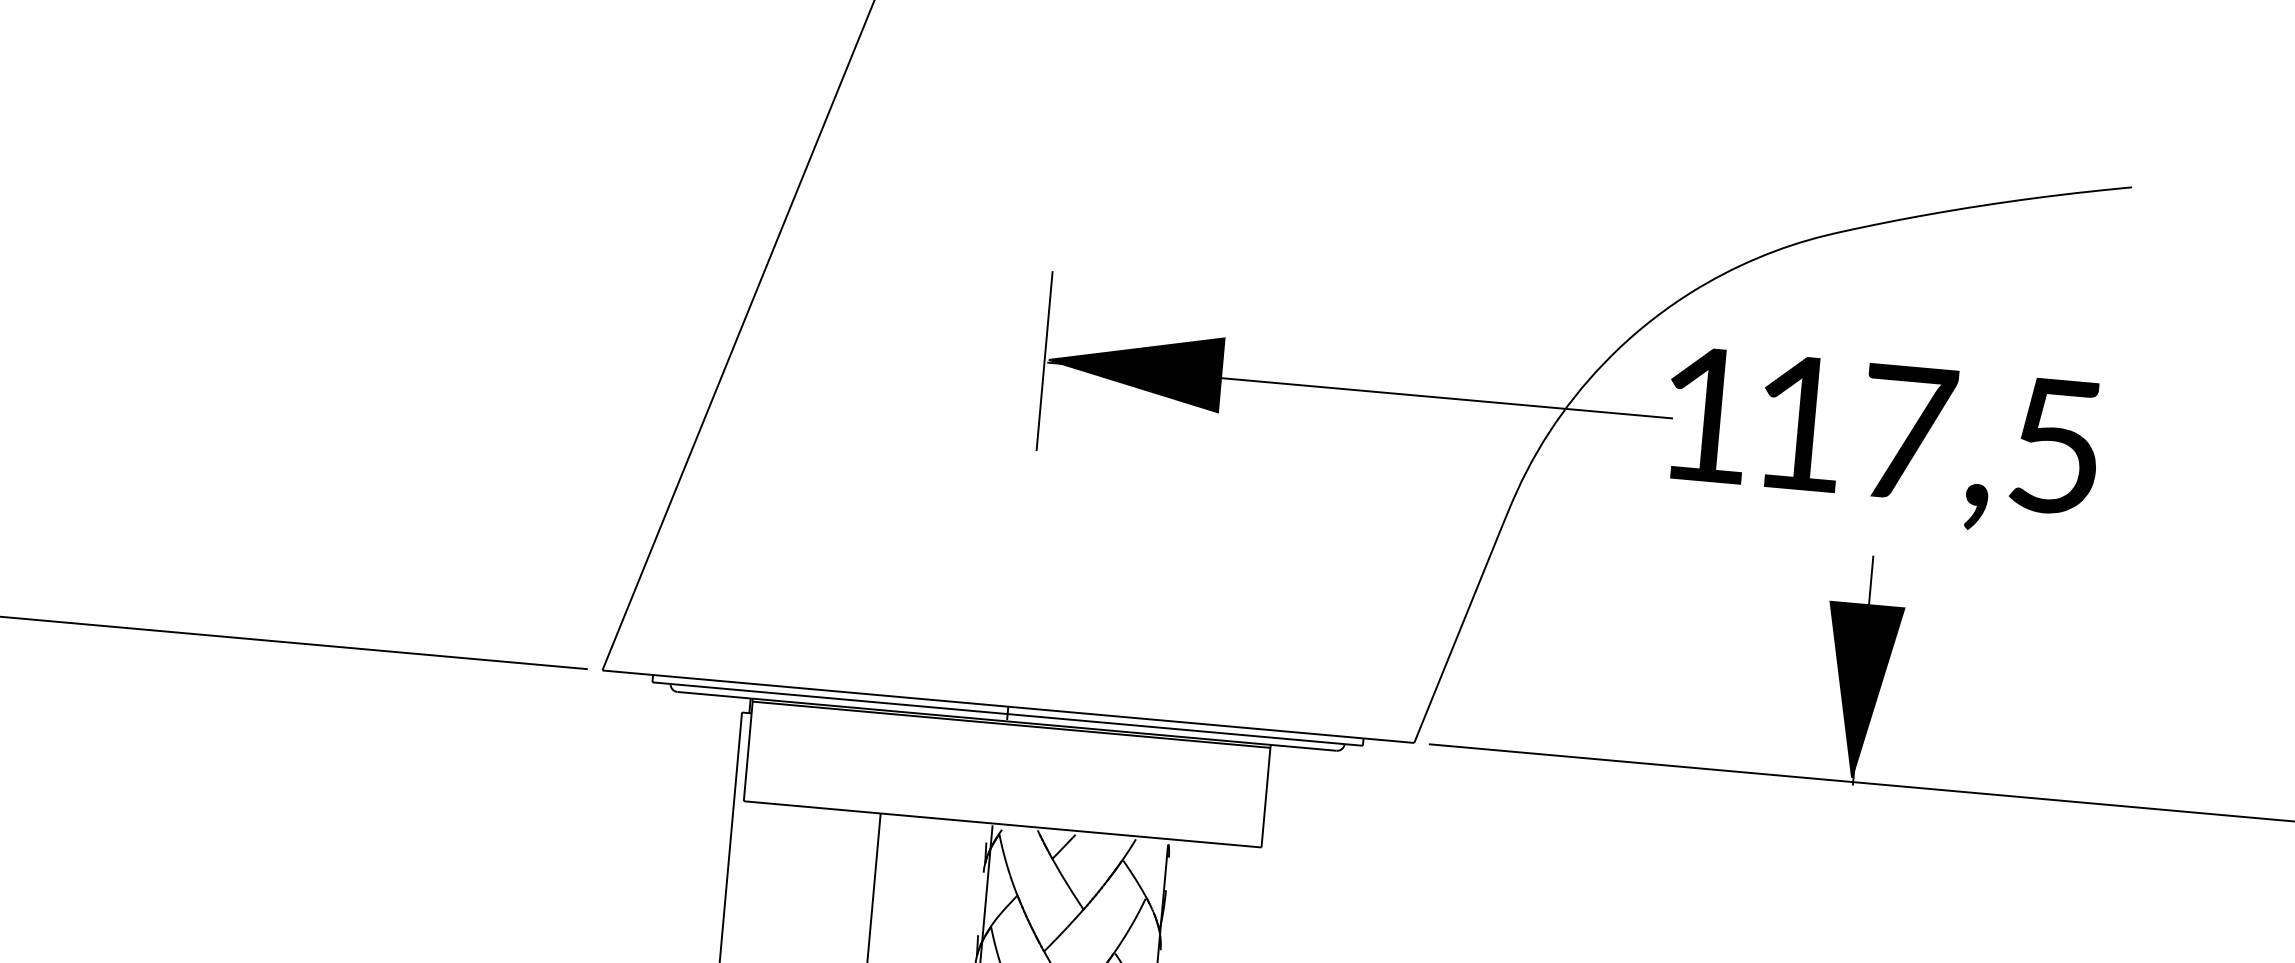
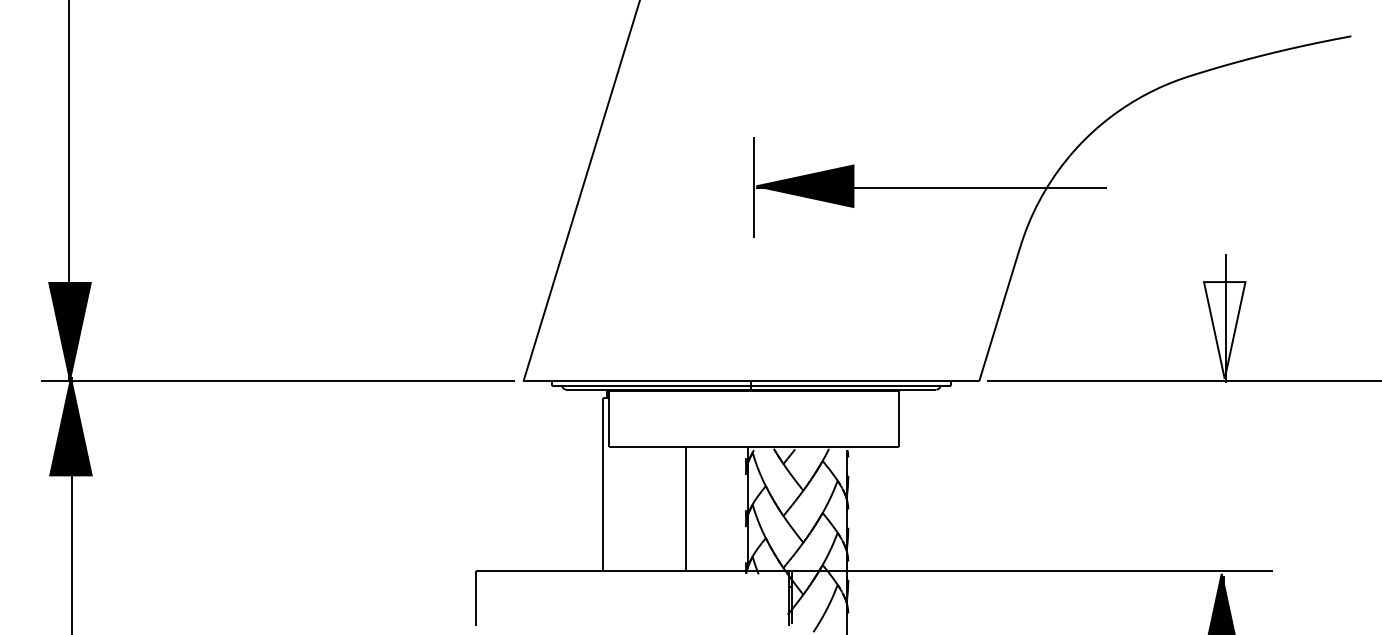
part: (1896, 453) -> (1233, 196), removed
fill: (1859, 691) -> (1224, 330), removed

